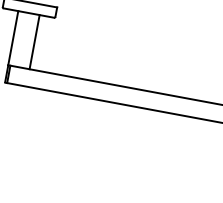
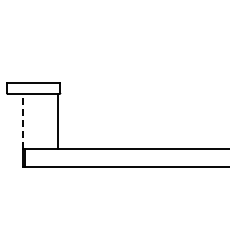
line: (12, 38) -> (22, 121), solid -> dashed
line: (34, 42) -> (57, 121), moved

